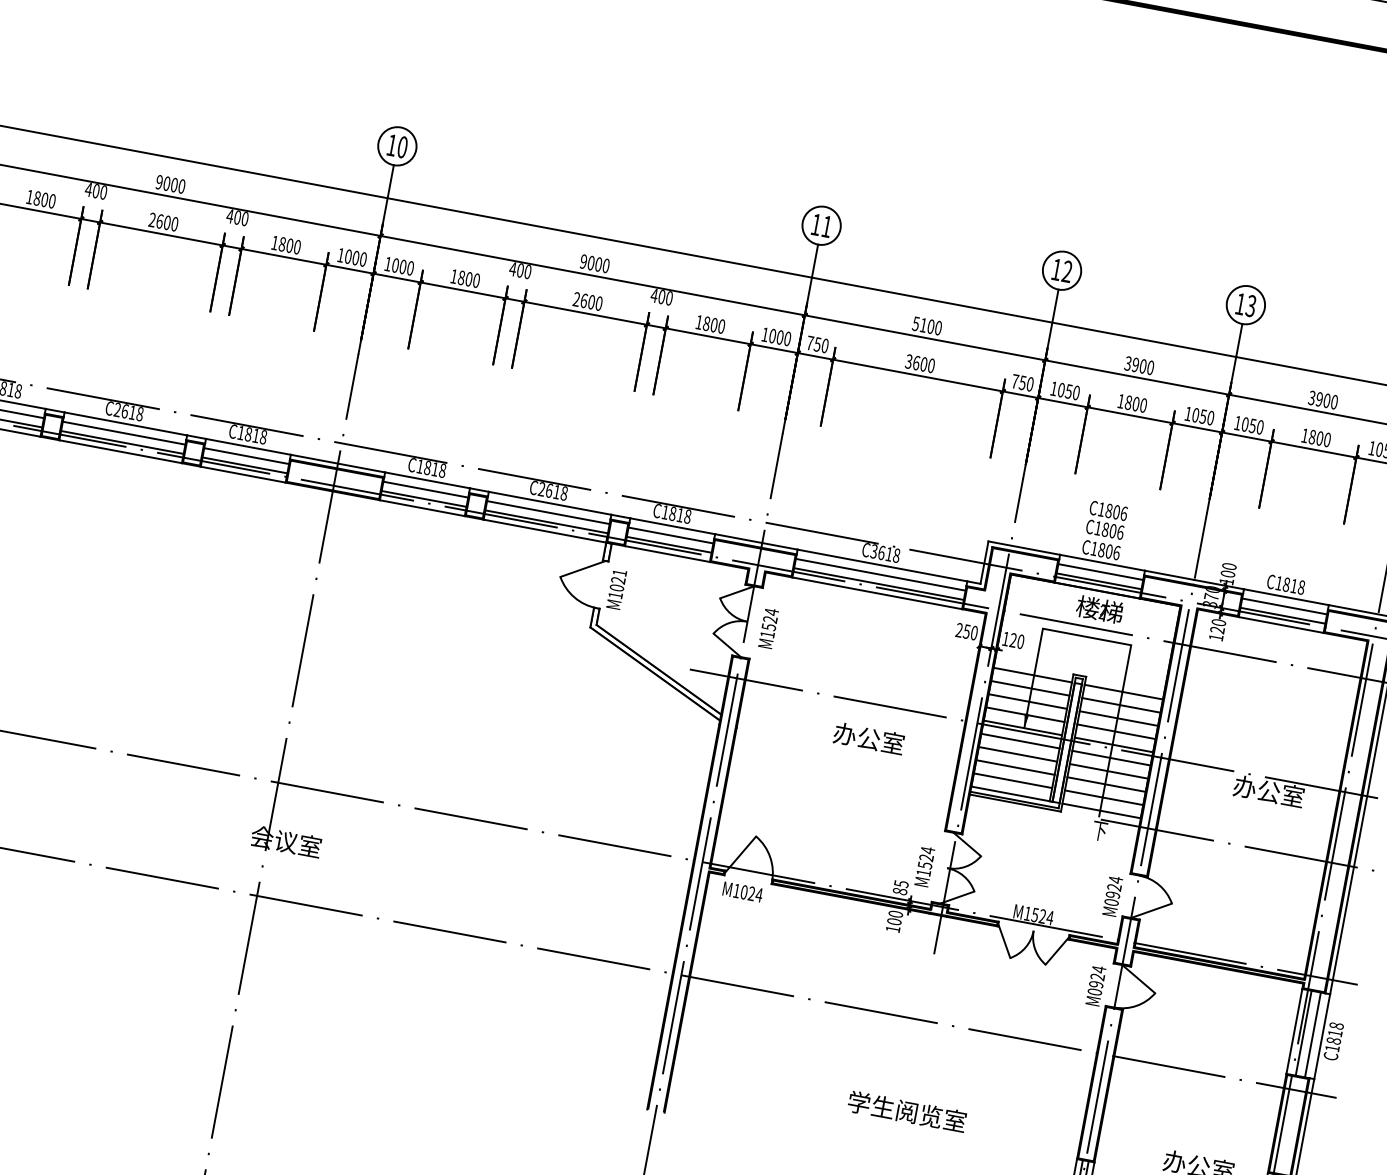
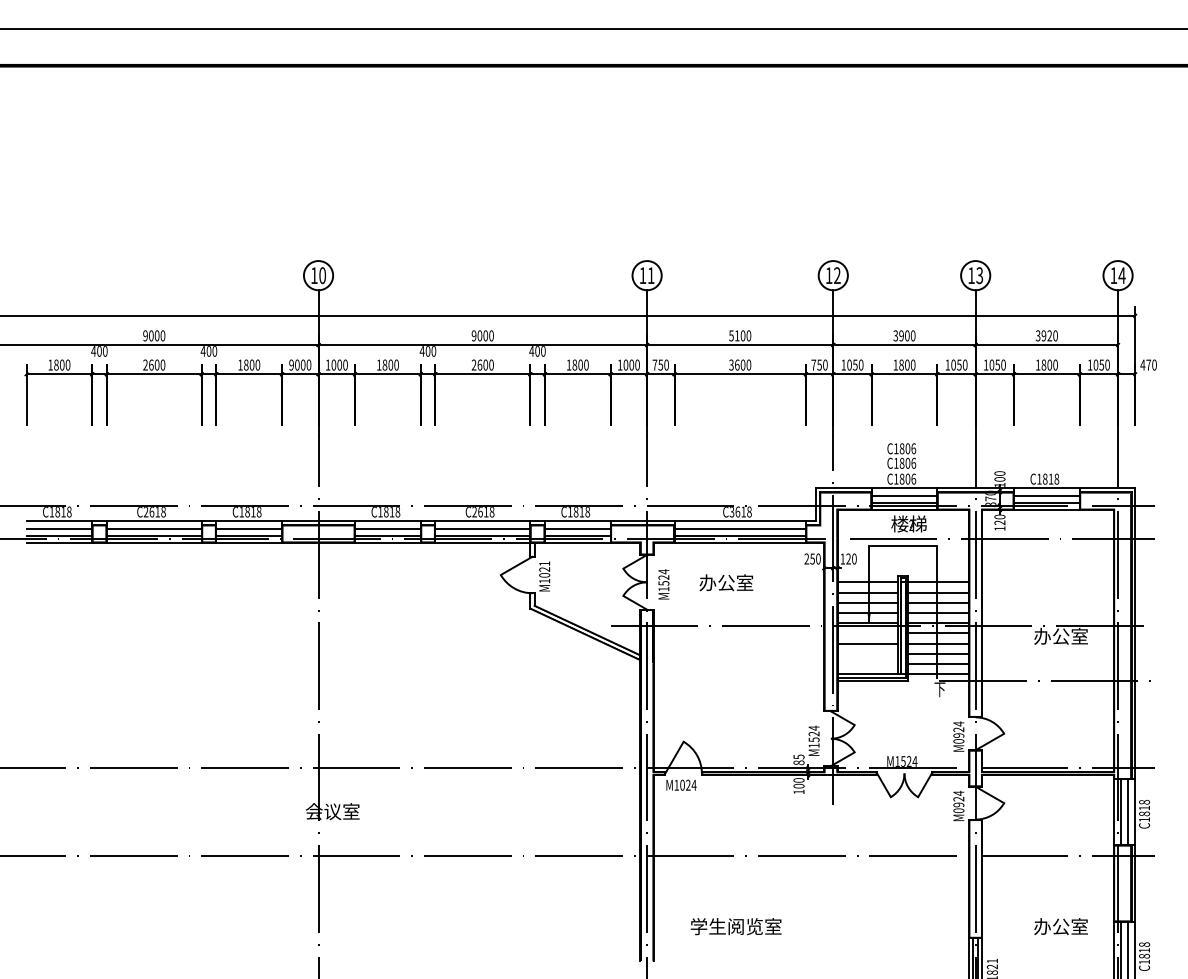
text: (340, 254) -> (291, 364), 1000 -> 9000
text: (1326, 400) -> (1049, 335), 3900 -> 3920
text: (869, 738) -> (726, 582), moved
line: (1019, 741) -> (867, 633), removed
line: (1014, 766) -> (867, 653), removed
line: (1012, 781) -> (867, 664), removed
text: (906, 1111) -> (735, 926), moved

